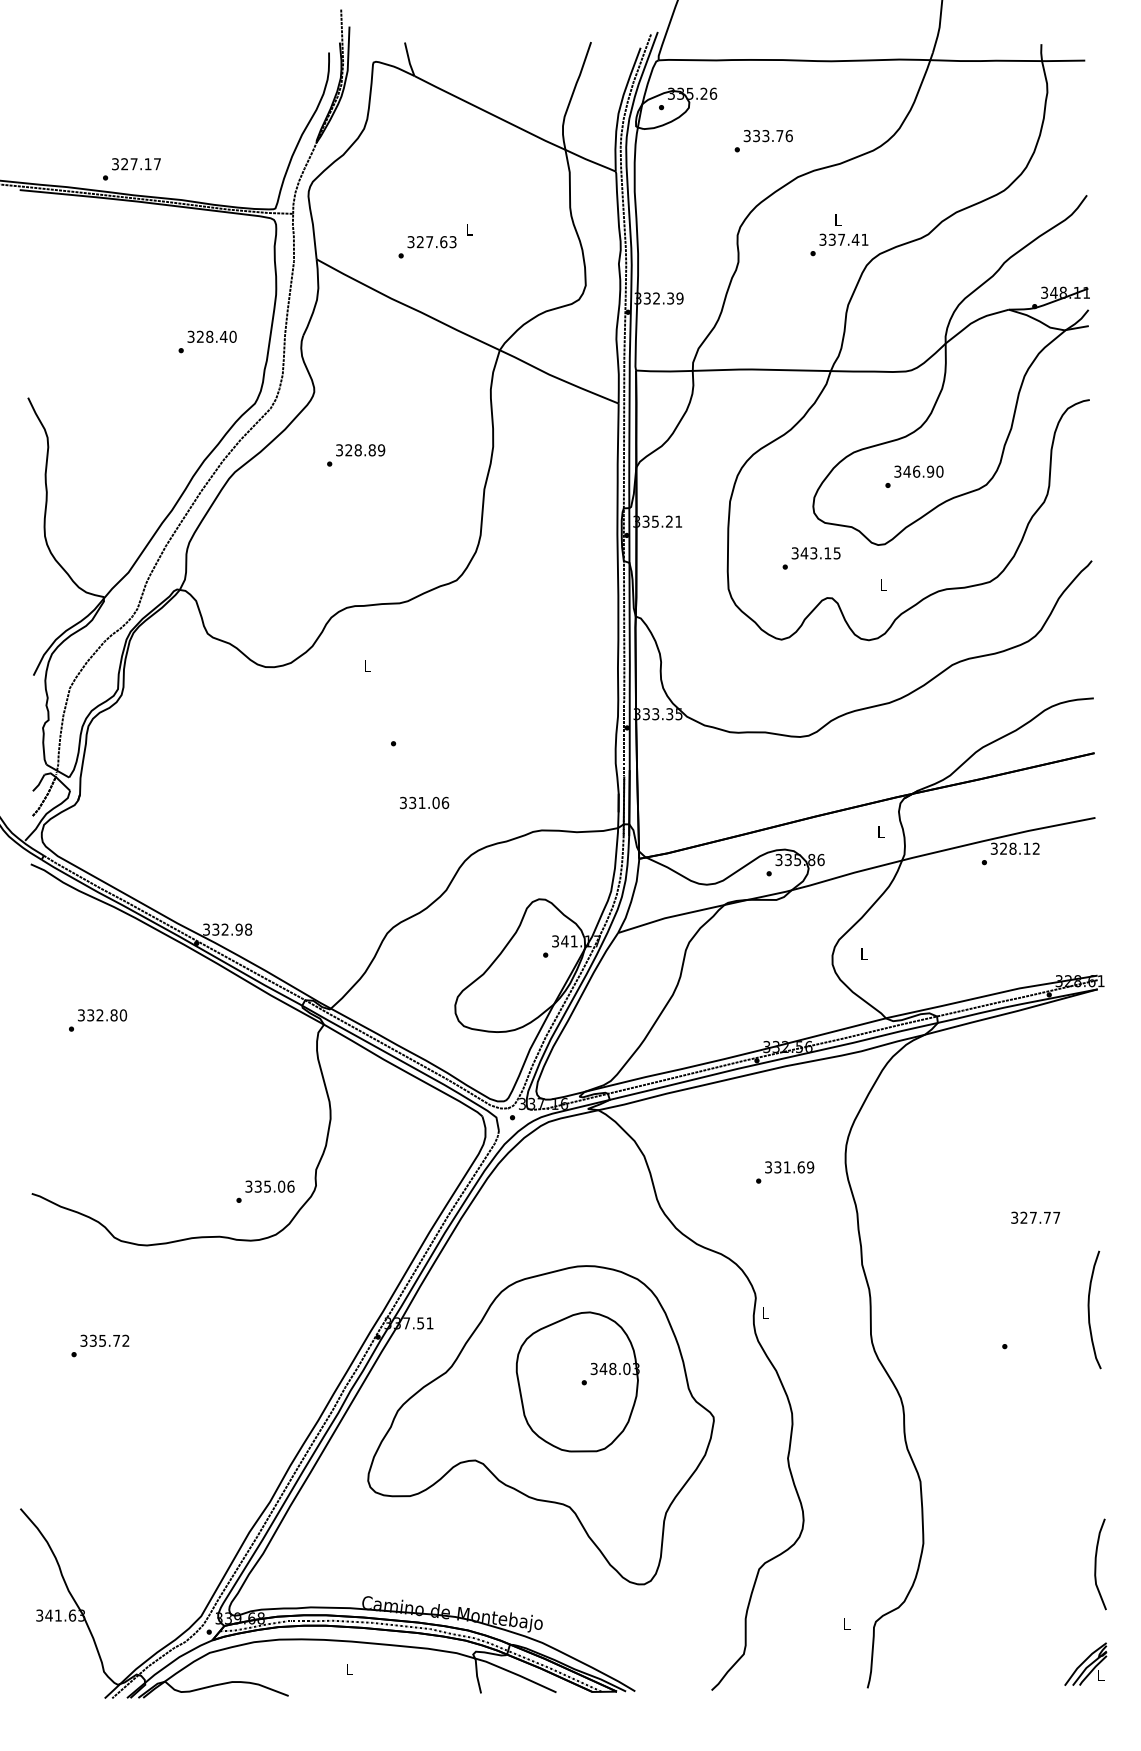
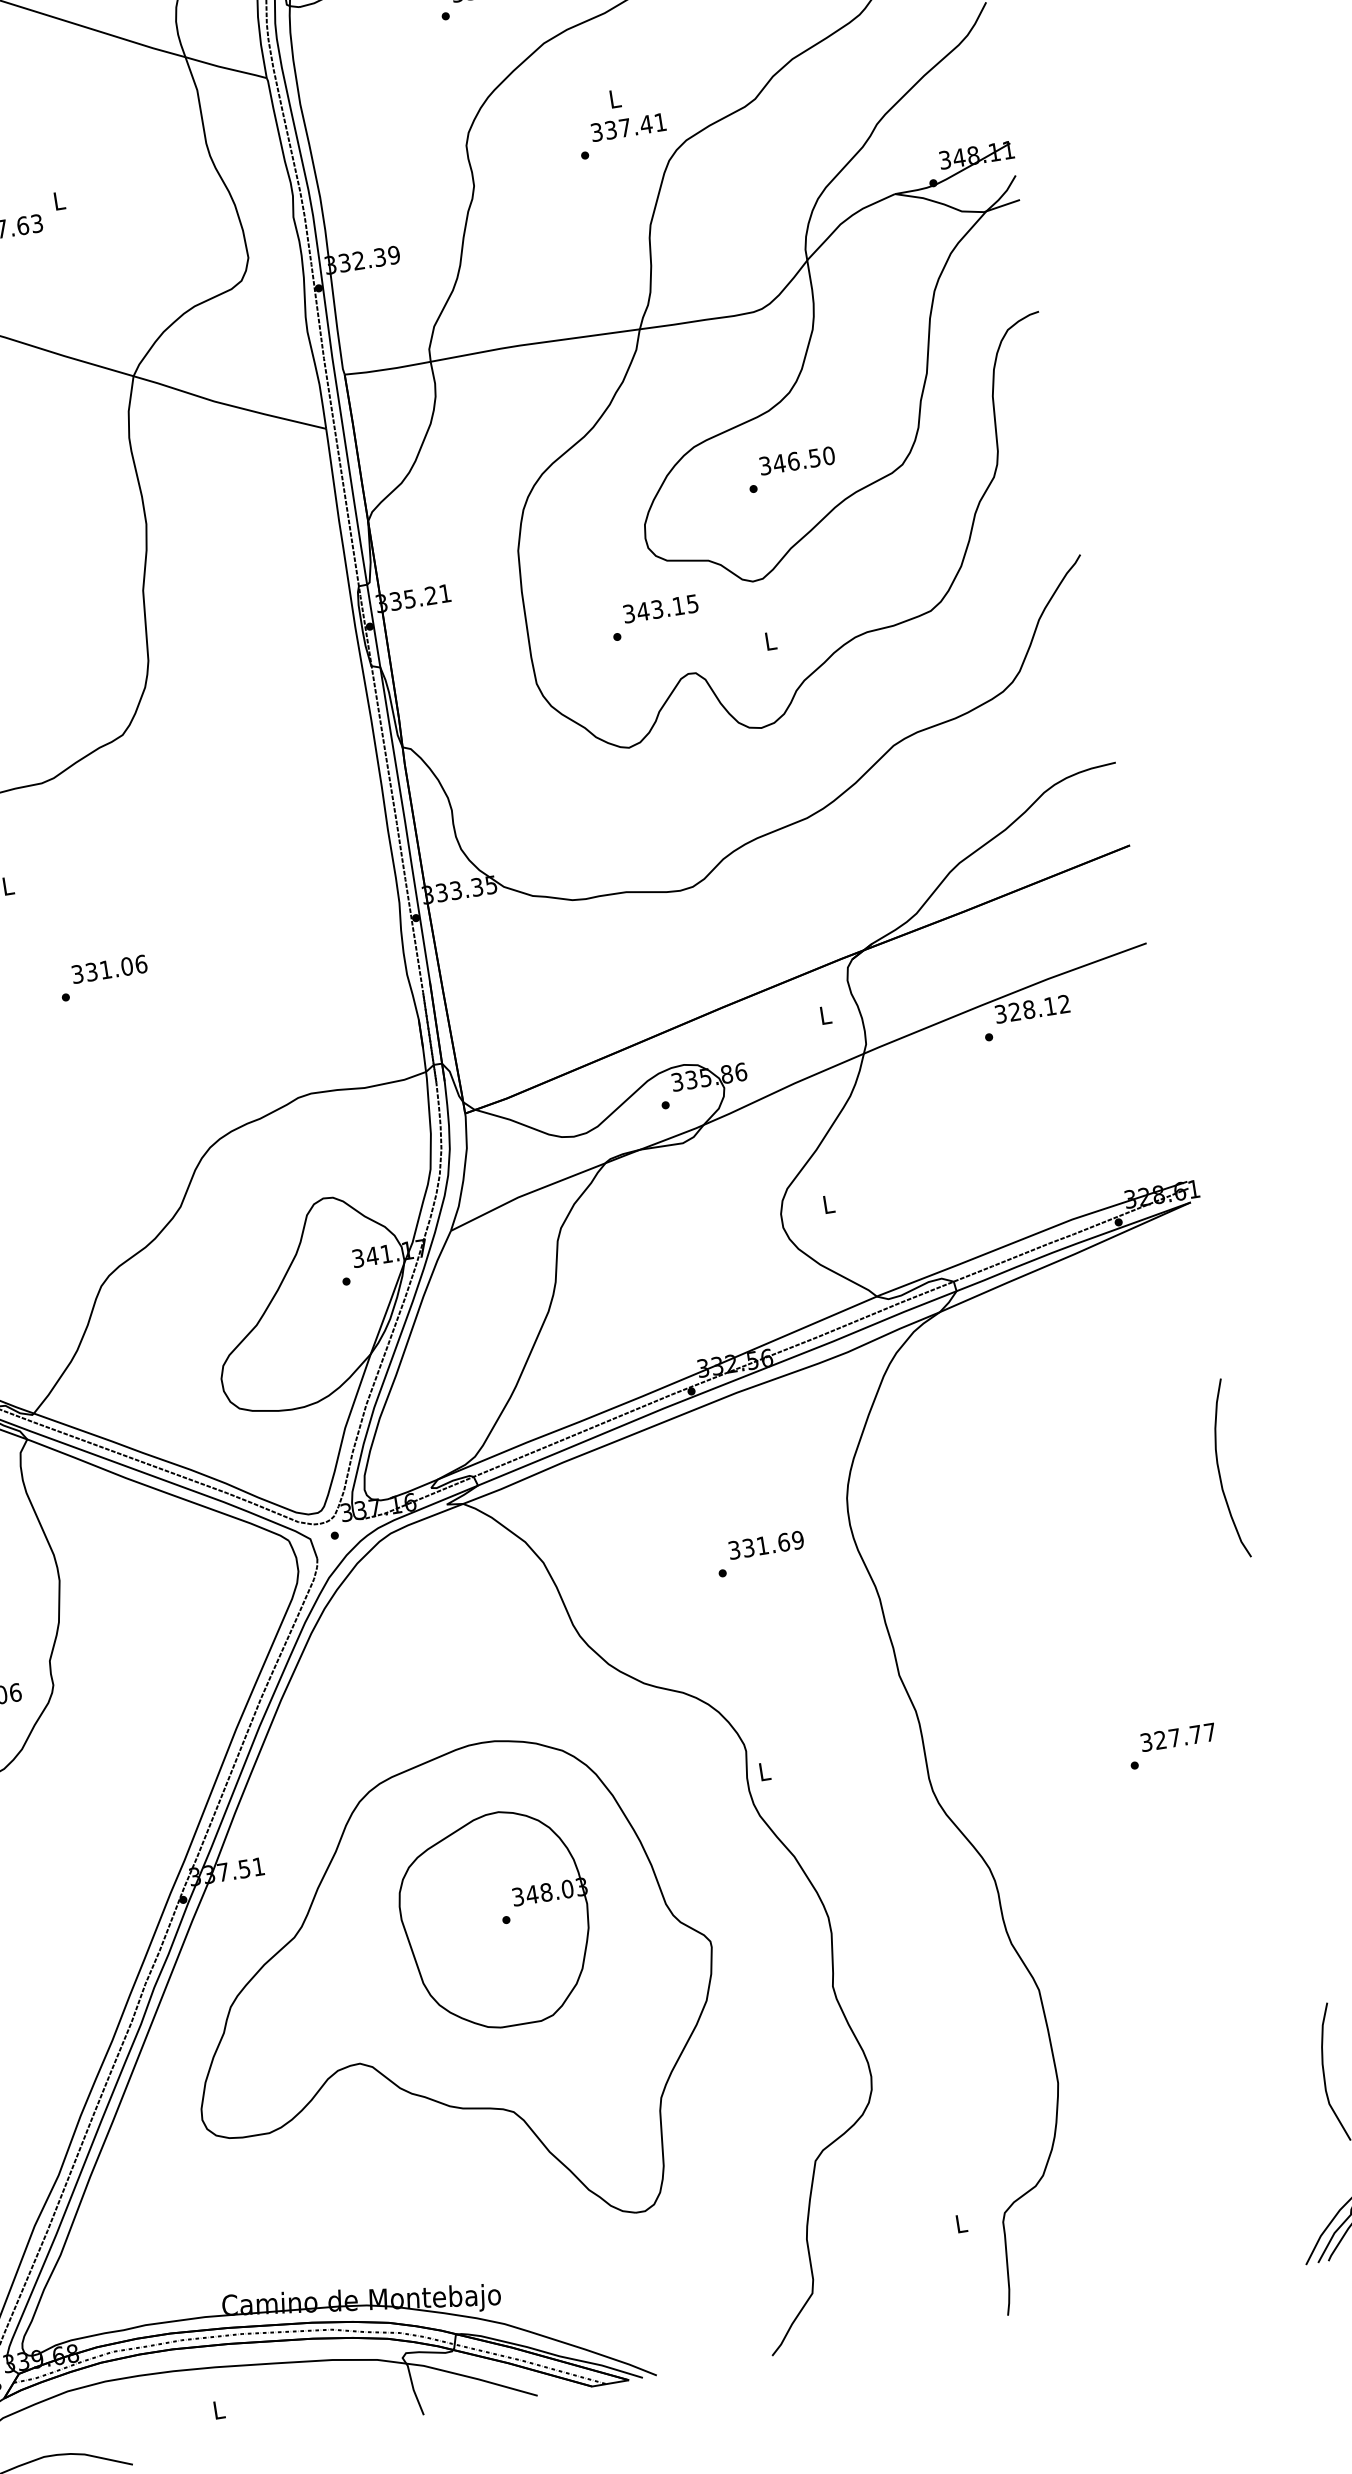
text: (930, 471) -> (814, 457), 346.90 -> 346.50
text: (424, 802) -> (109, 968), moved
text: (1035, 1217) -> (1177, 1736), moved
curve: (1089, 1309) -> (1219, 1469), moved

